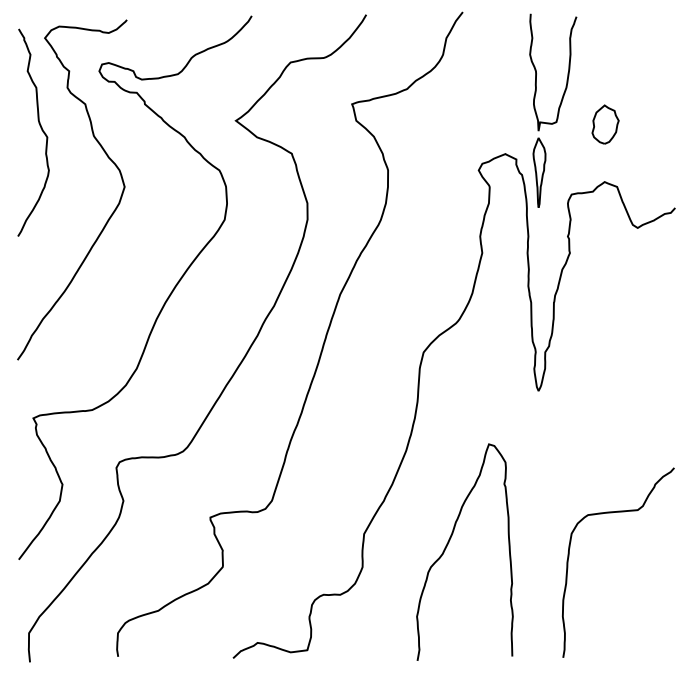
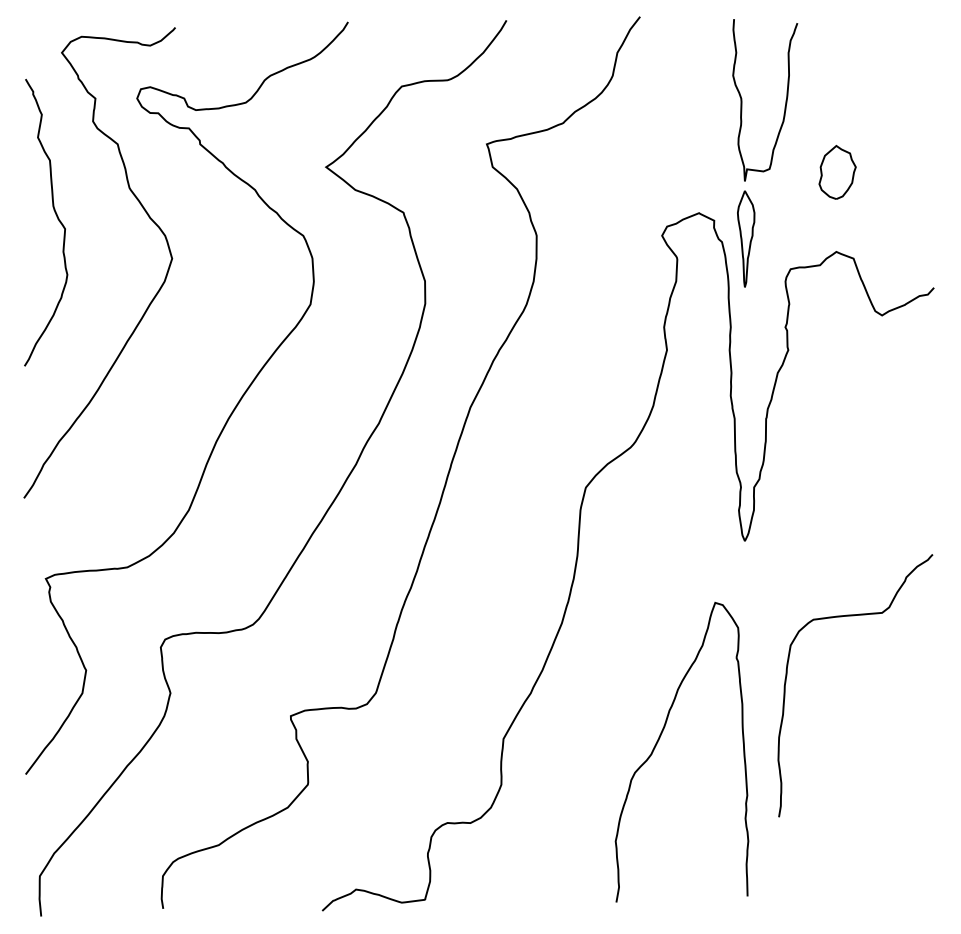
curve: (41, 129) -> (56, 217), moved
curve: (448, 543) -> (659, 740), moved
curve: (569, 556) -> (787, 676), moved

